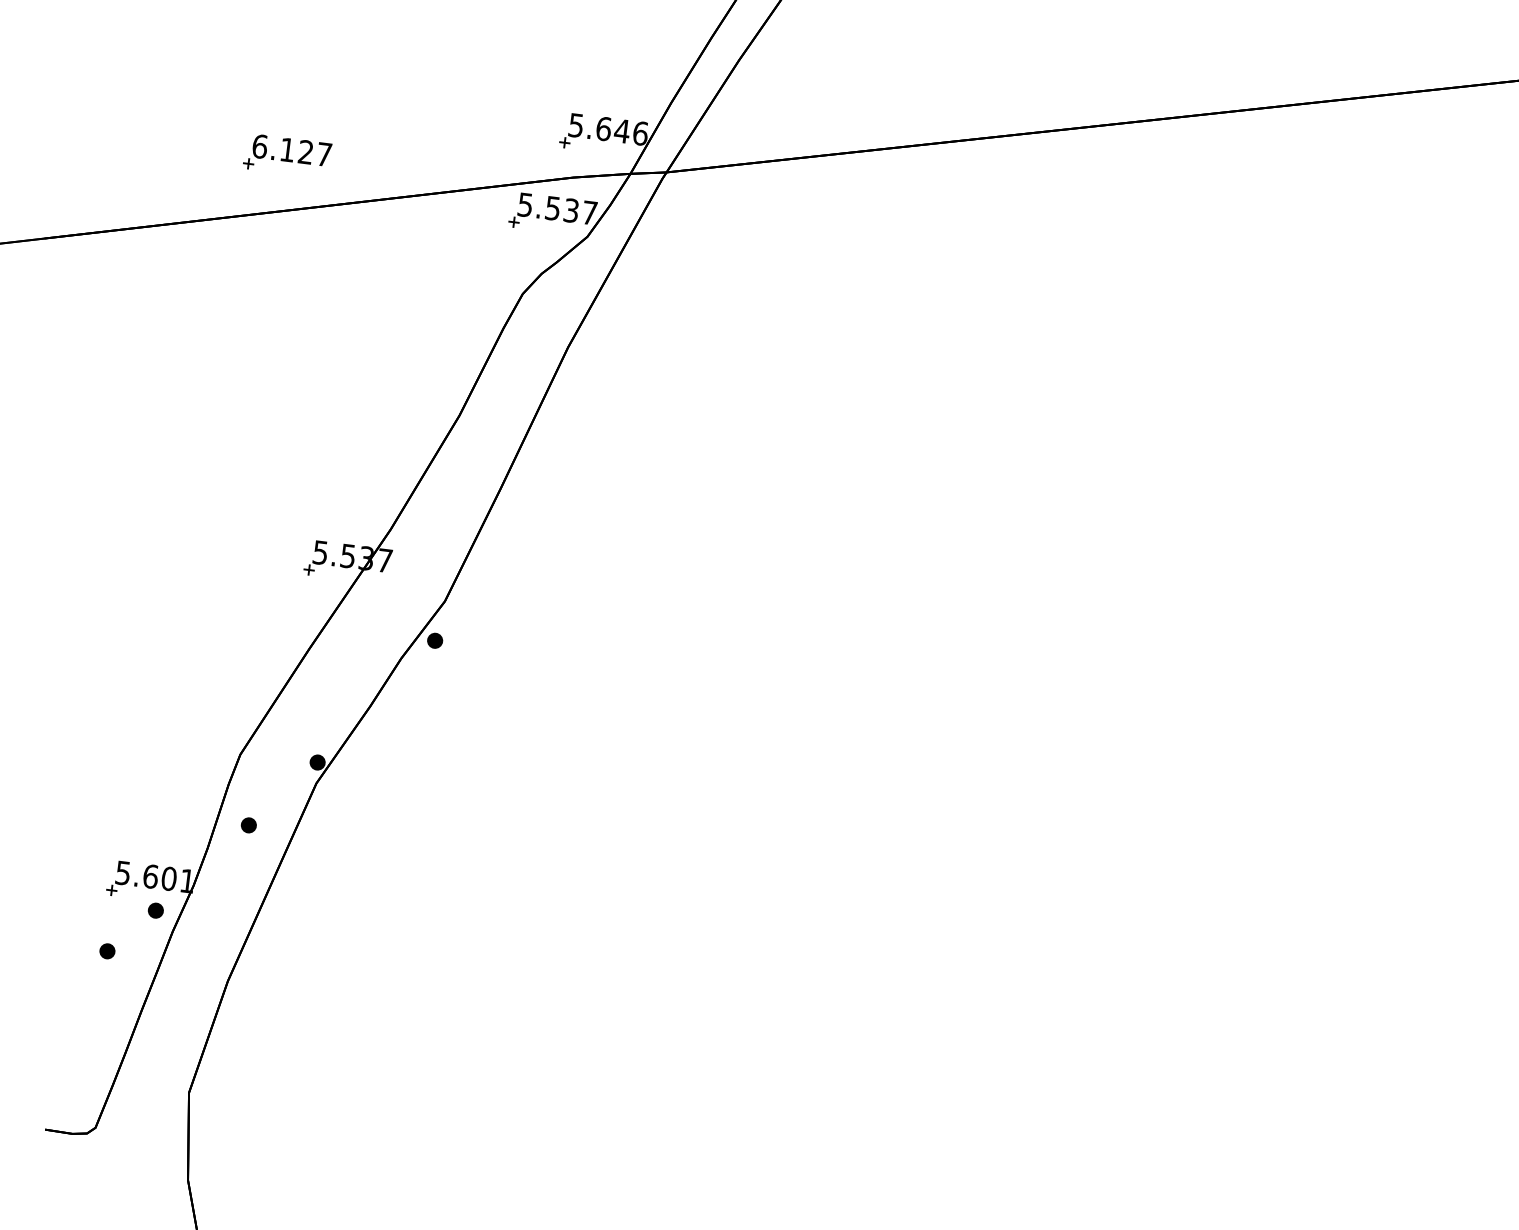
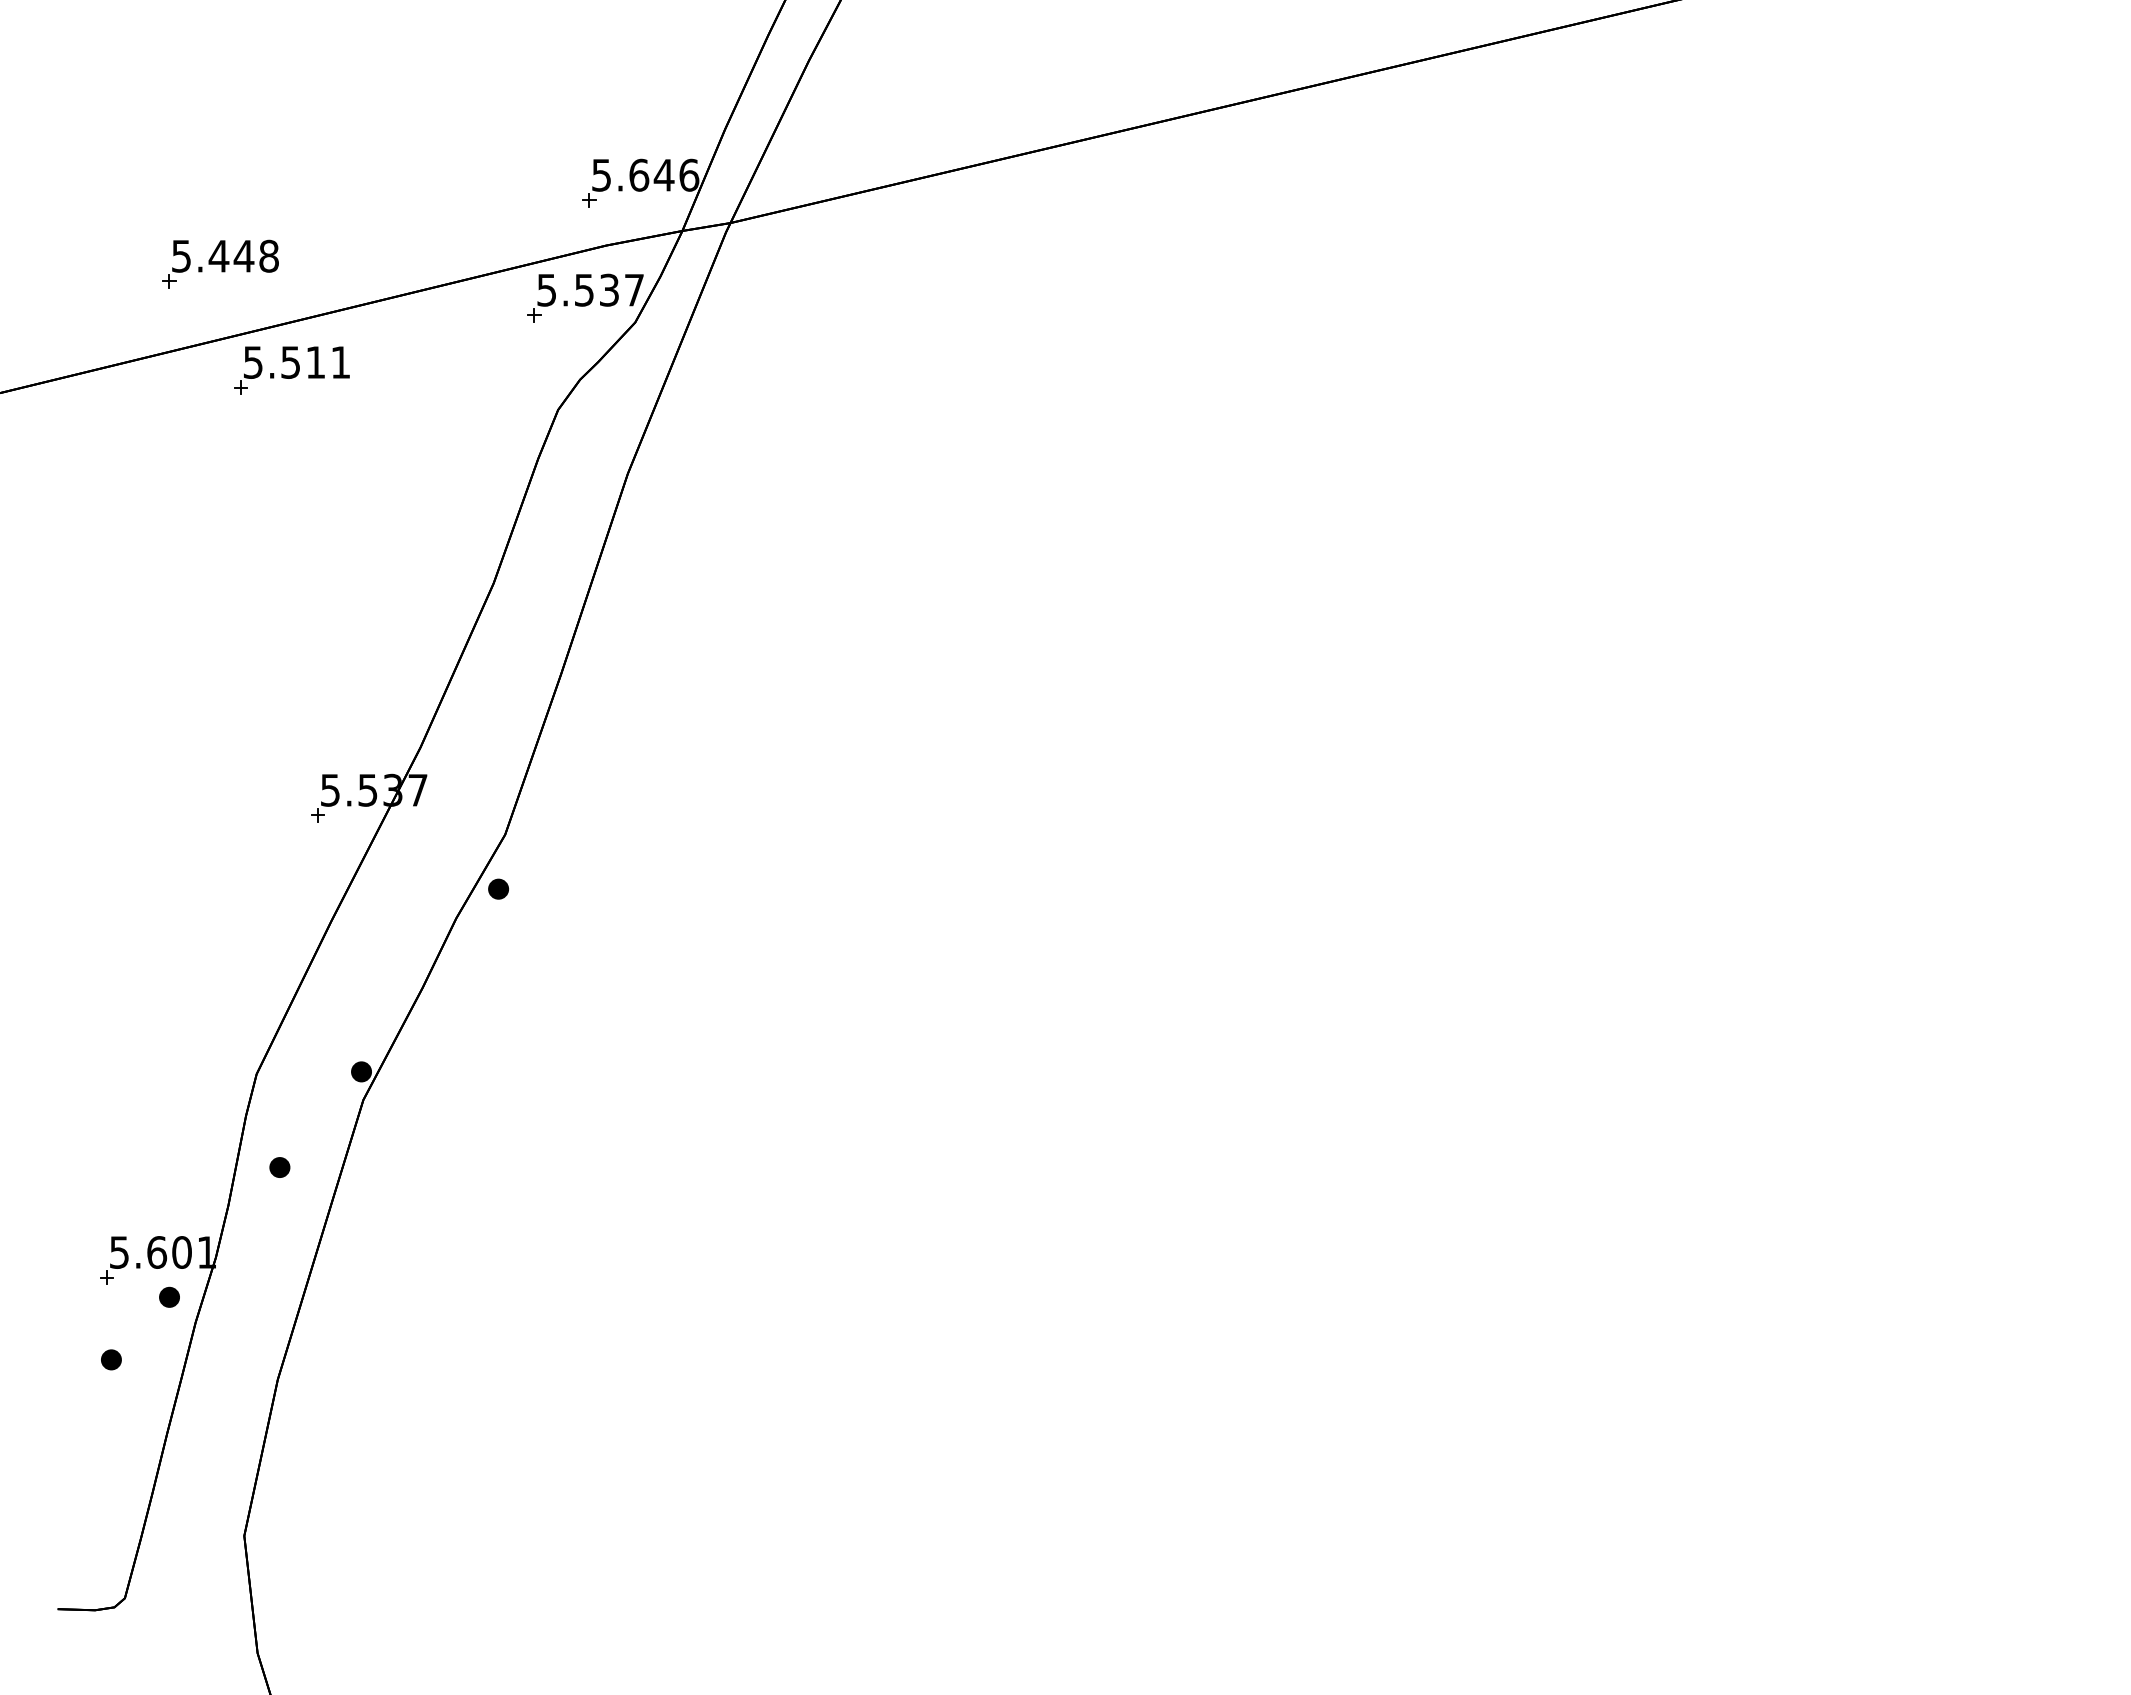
text: (292, 150) -> (225, 255), 6.127 -> 5.448
part: (330, 240) -> (291, 370), added

